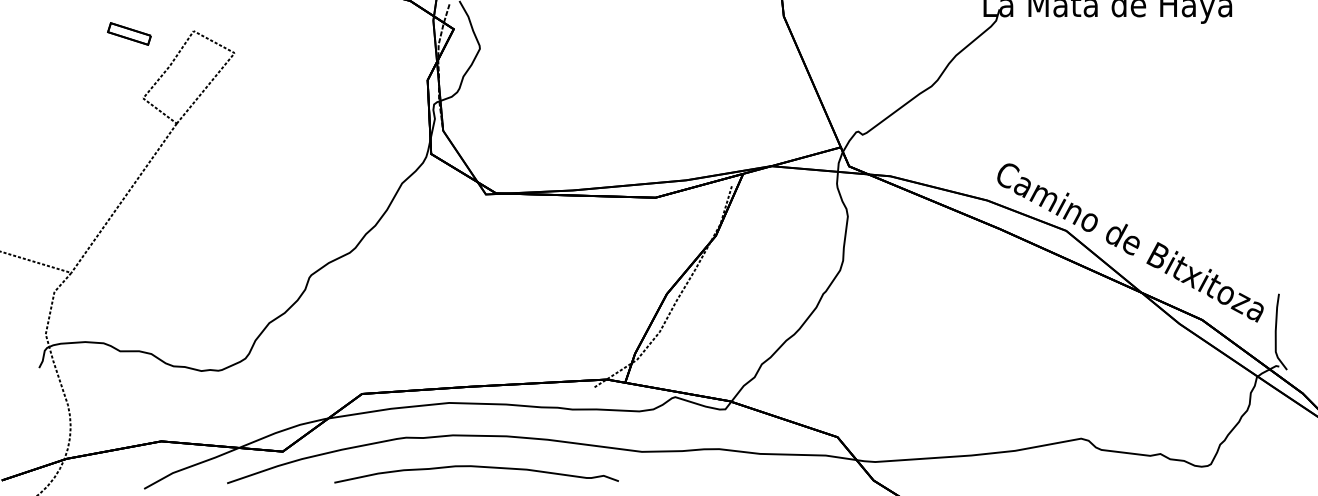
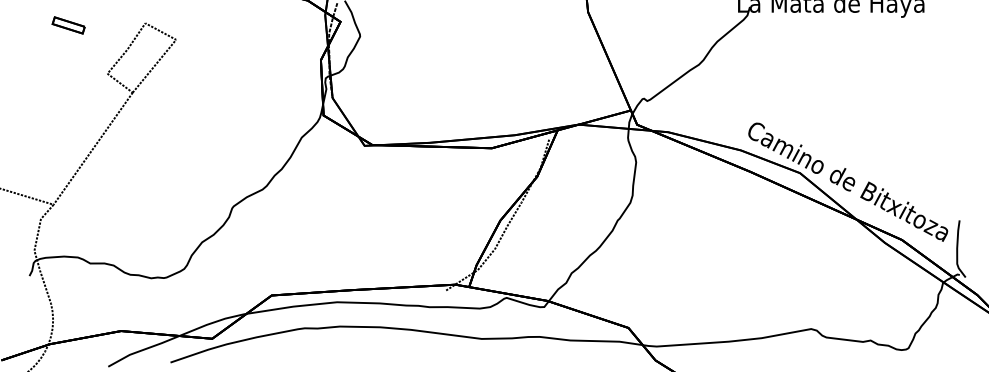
part: (129, 33) -> (68, 25), moved
curve: (476, 467) -> (357, 350), removed

